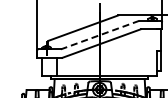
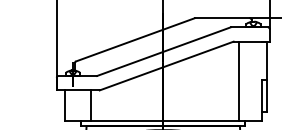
line: (100, 35) -> (164, 52), dashed -> solid
line: (143, 52) -> (237, 81), added

